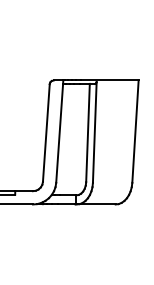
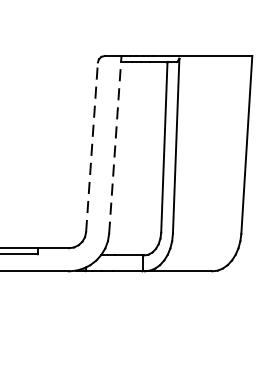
line: (59, 131) -> (114, 144), solid -> dashed
line: (46, 133) -> (92, 148), solid -> dashed

